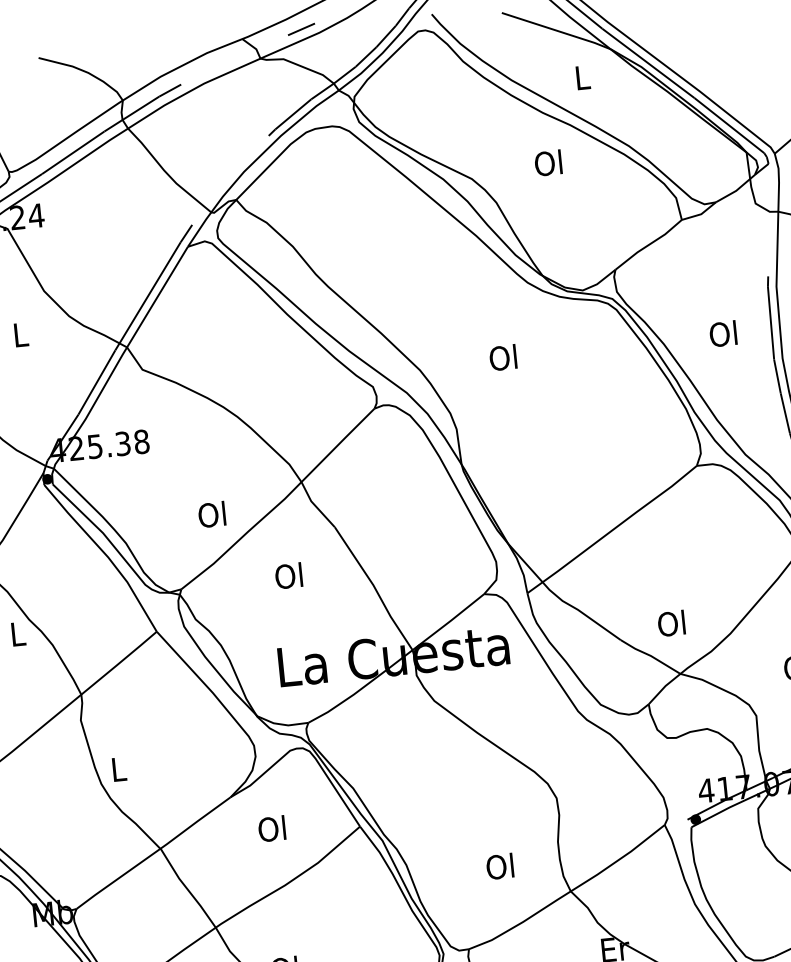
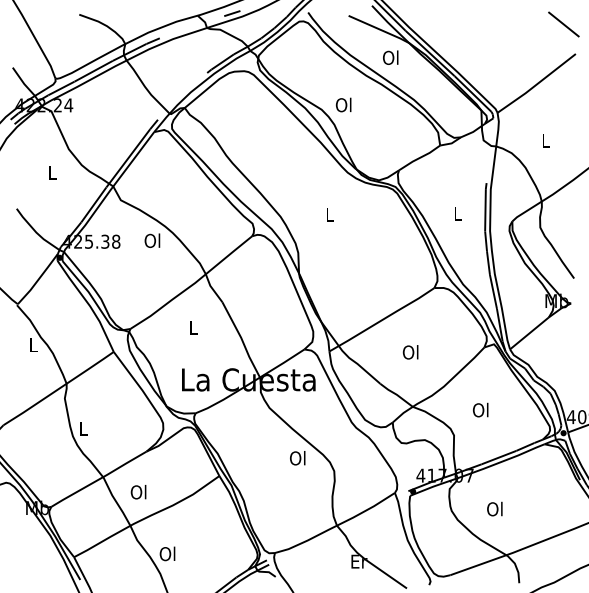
text: (581, 77) -> (390, 57), L -> Ol
text: (548, 162) -> (343, 104), moved
text: (723, 333) -> (457, 213), Ol -> L
text: (501, 357) -> (328, 214), Ol -> L
text: (212, 514) -> (152, 240), moved
text: (287, 575) -> (192, 327), Ol -> L
text: (671, 623) -> (410, 352), moved
text: (271, 829) -> (138, 492), moved
text: (499, 867) -> (297, 458), moved

